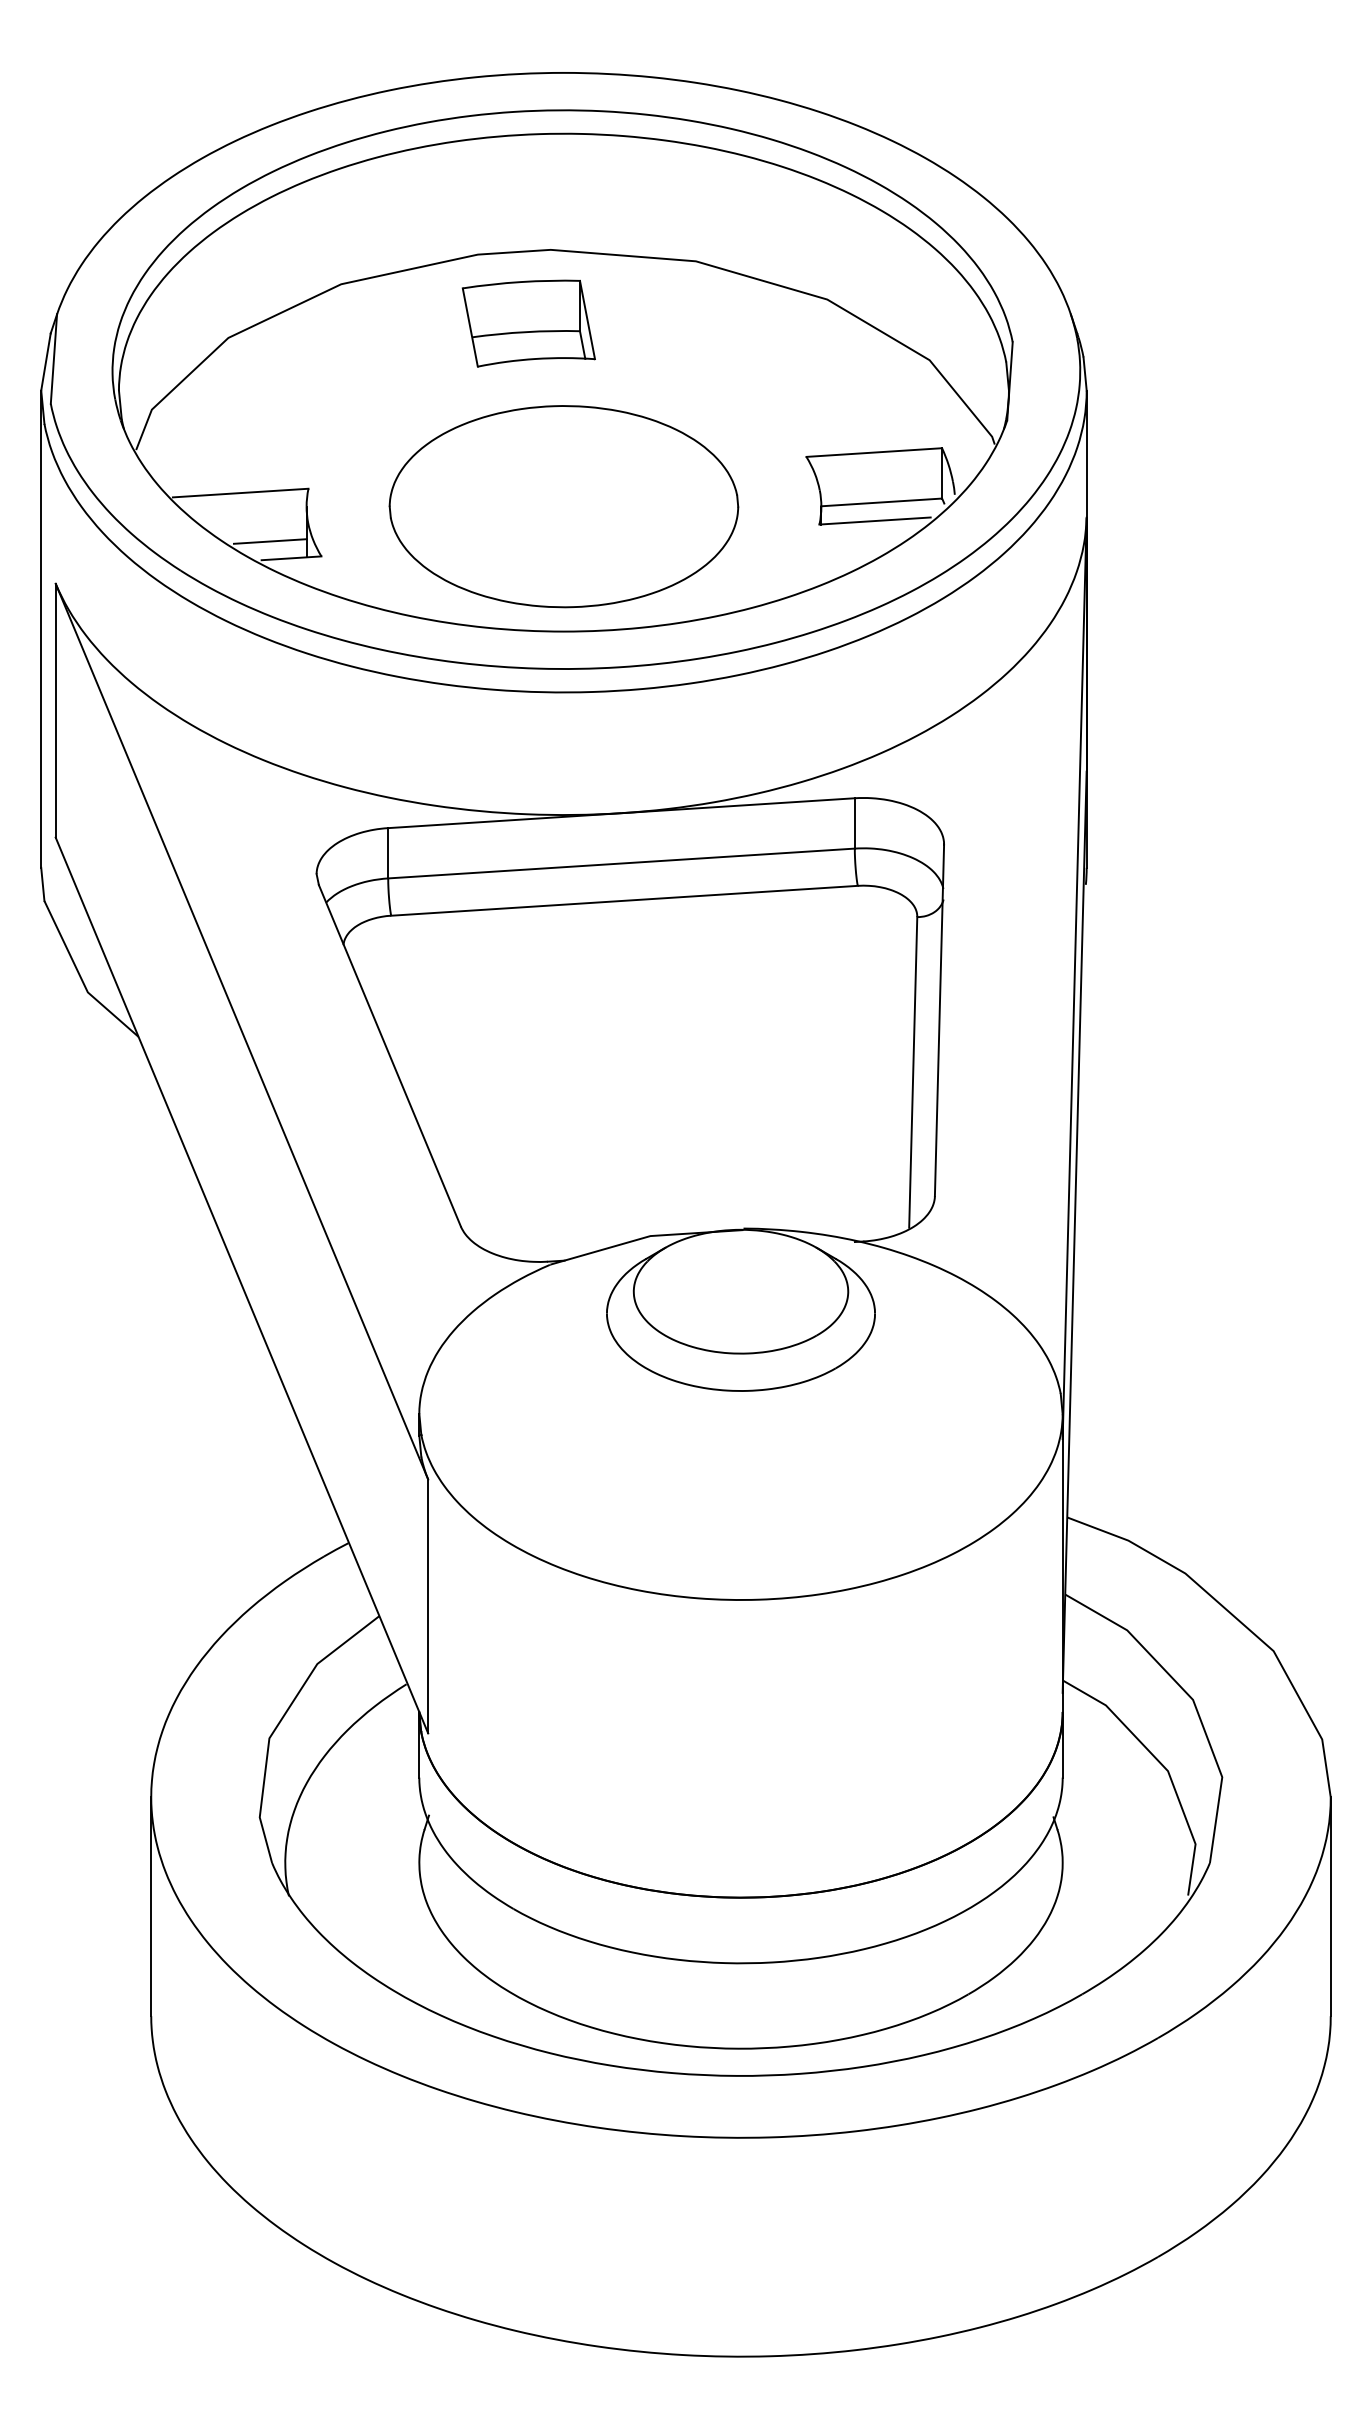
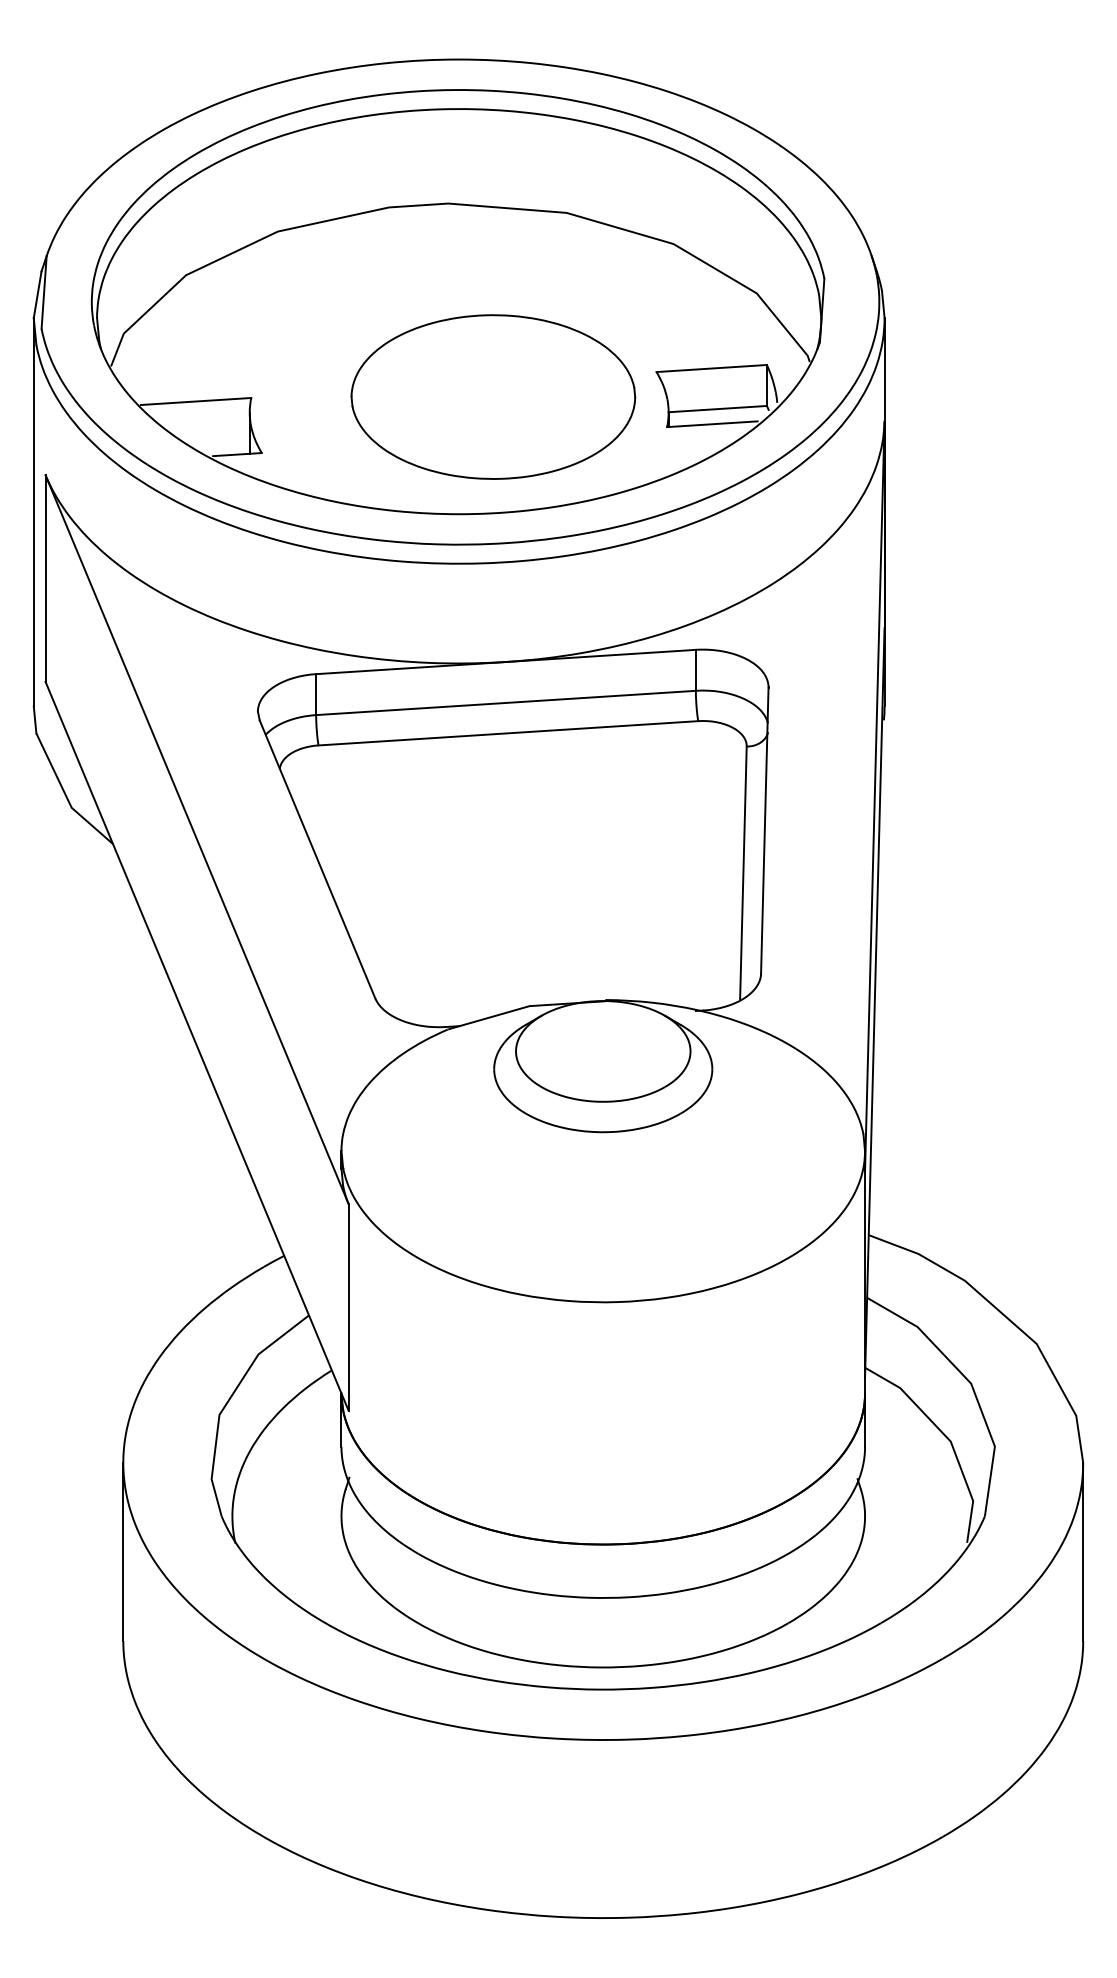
part: (528, 323) -> (430, 263), removed
part: (563, 506) -> (492, 396), moved
line: (269, 541) -> (219, 440), removed

